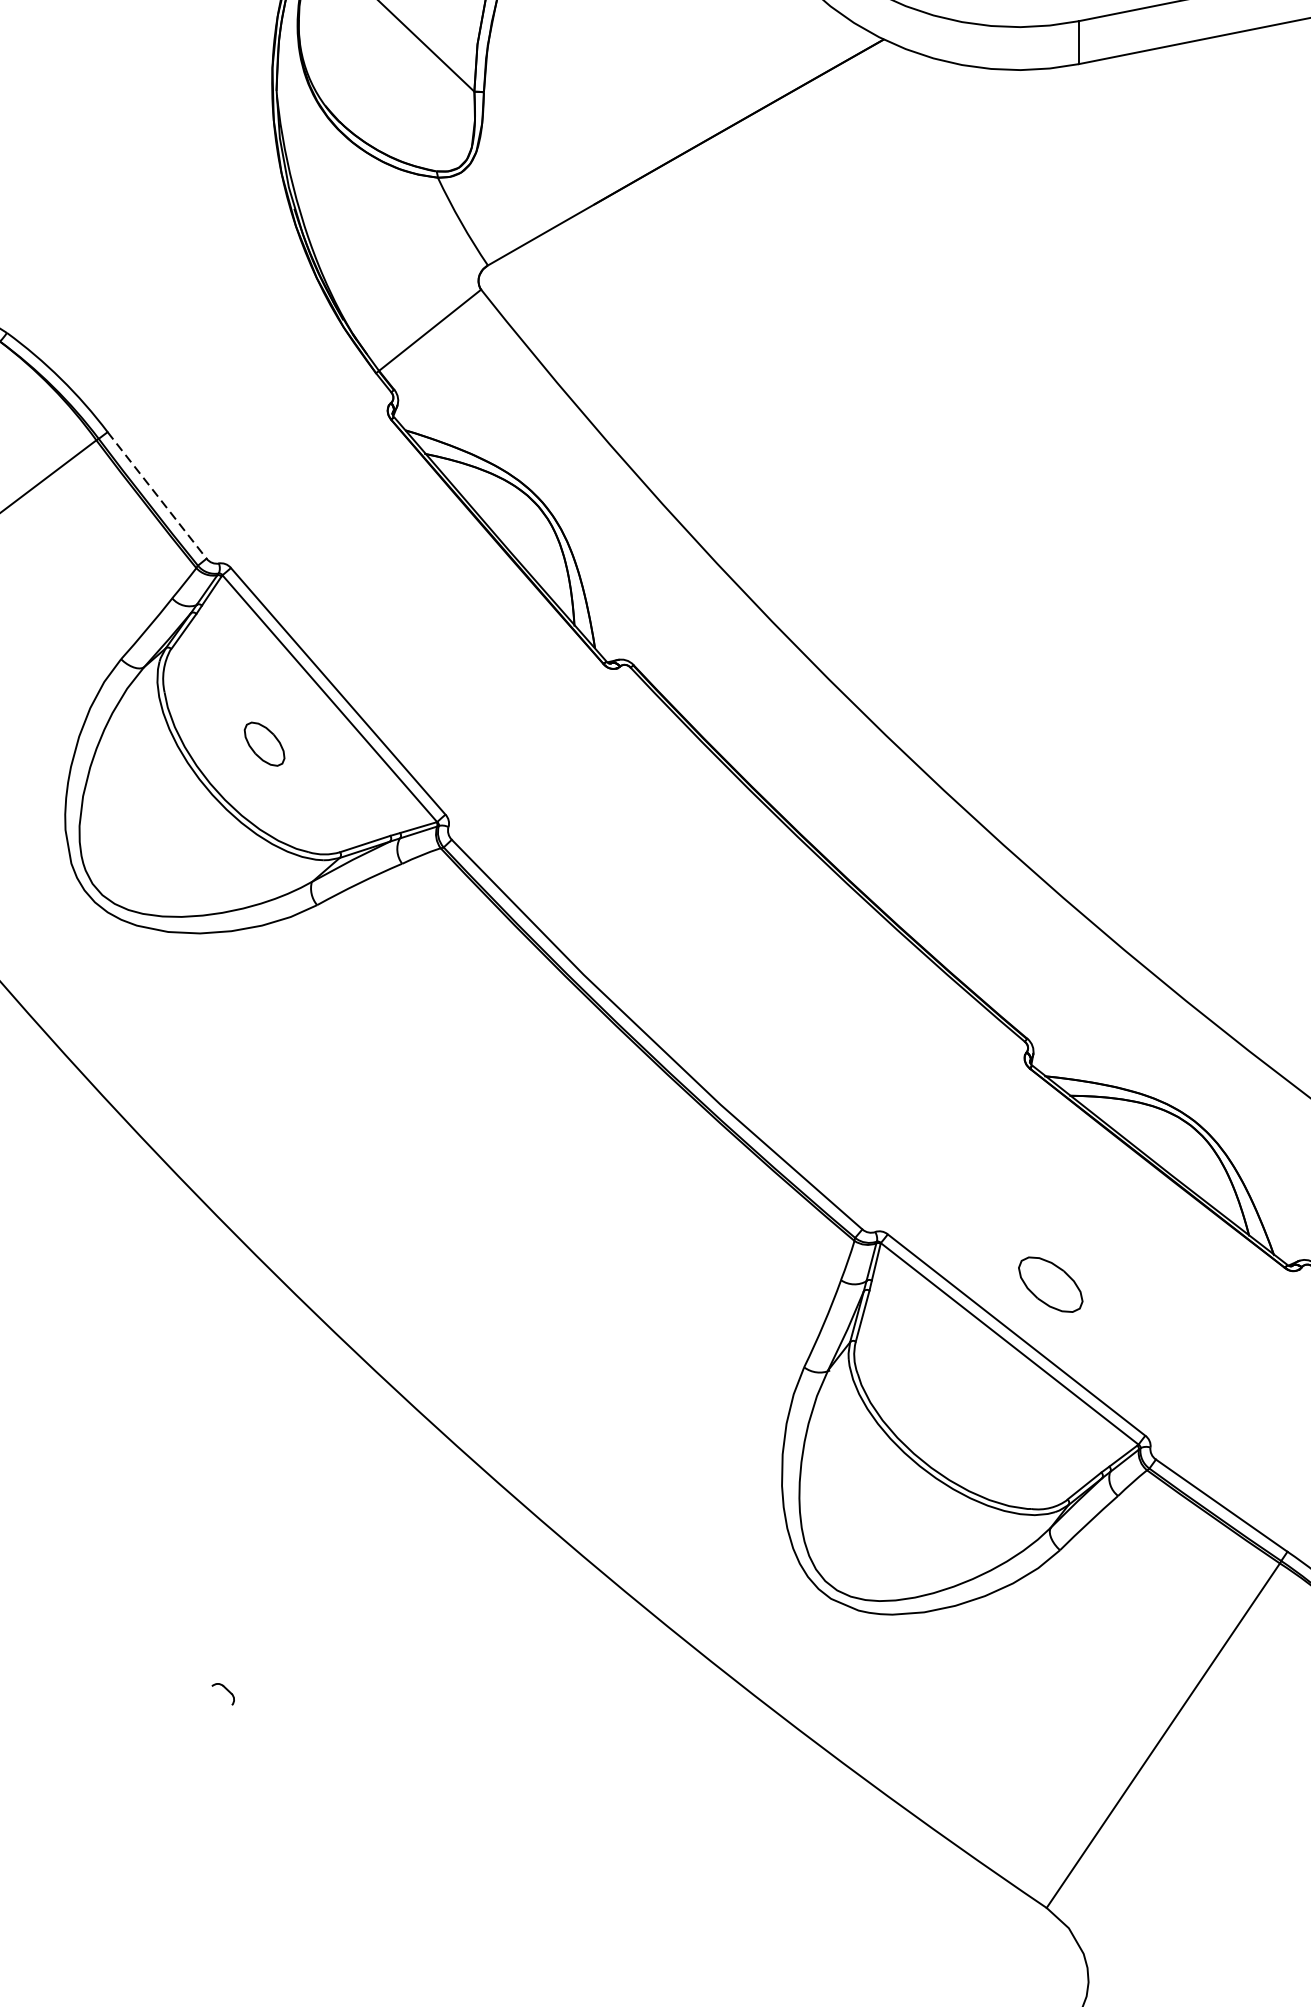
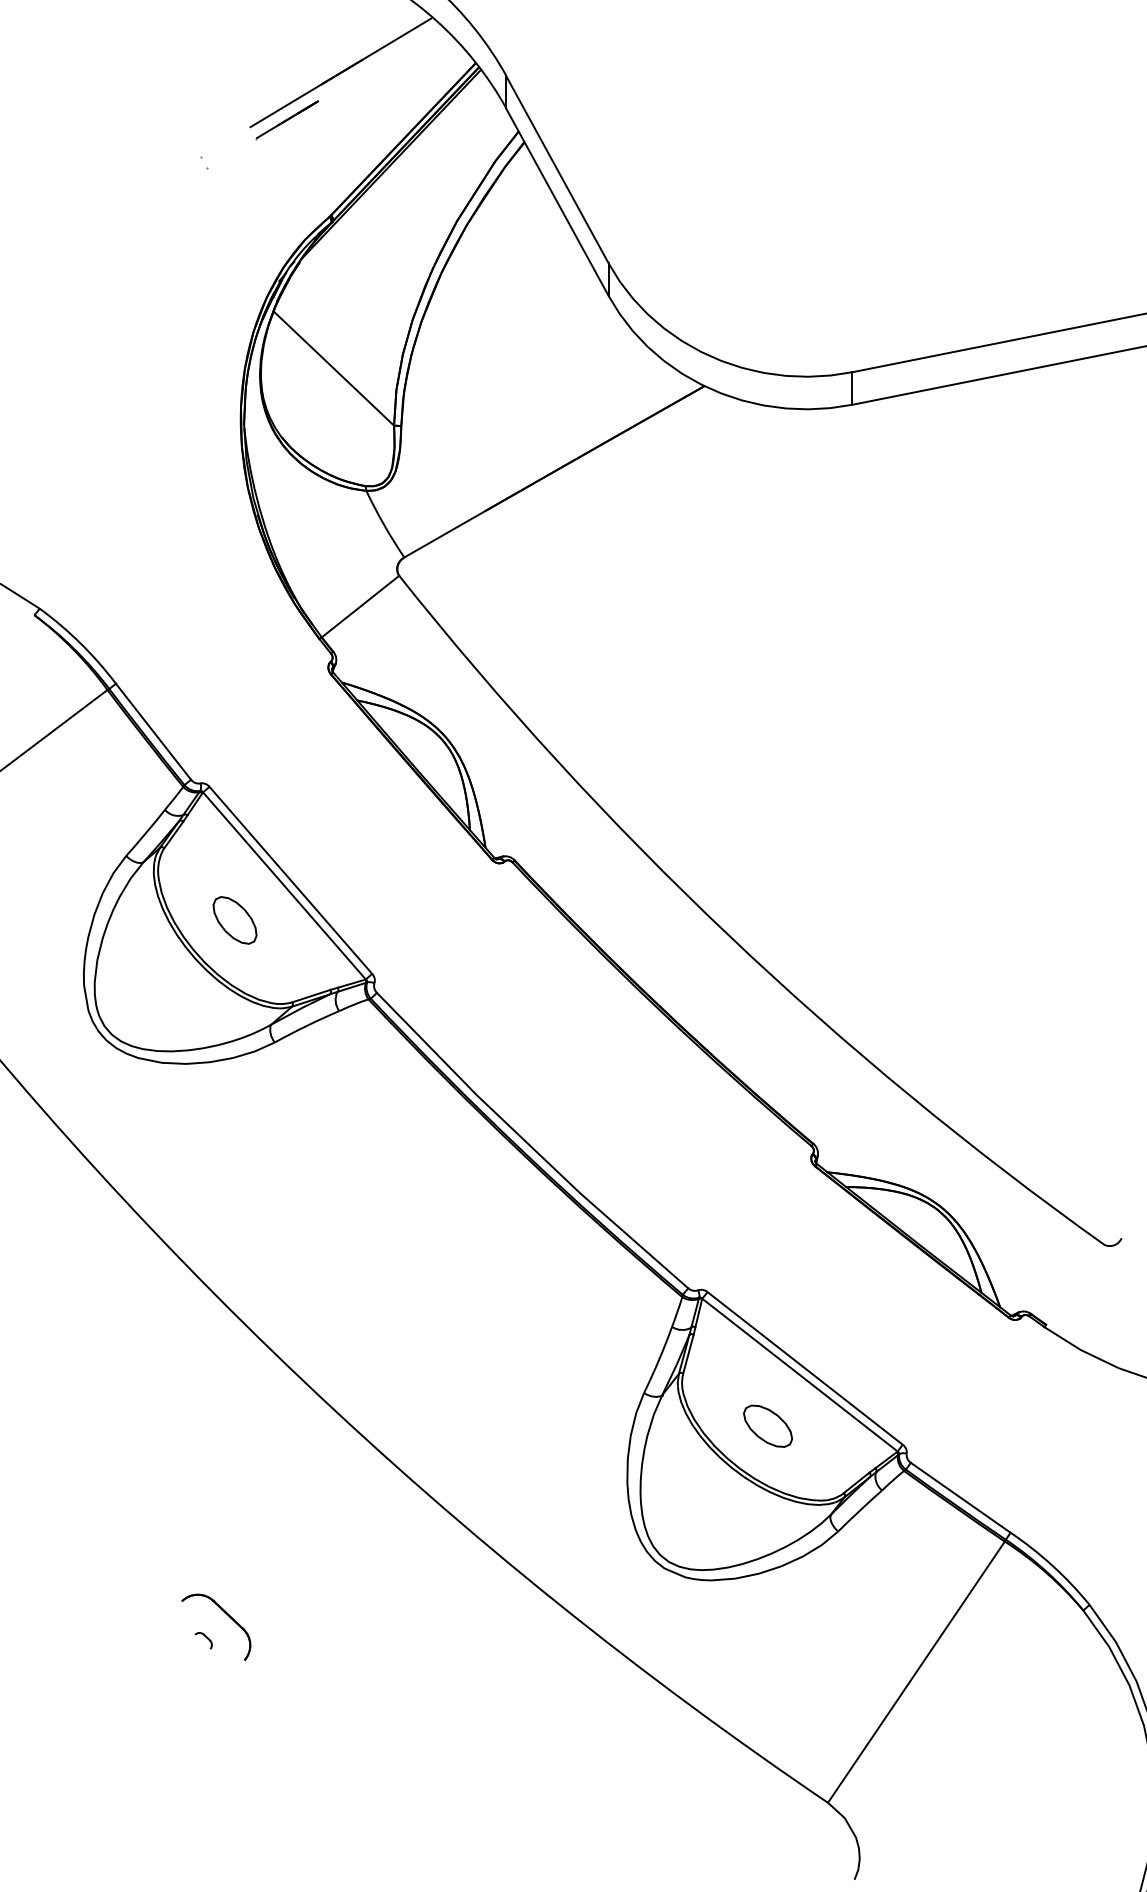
line: (157, 495) -> (153, 731), dashed -> solid
part: (263, 744) -> (234, 920), size x1.43
part: (1051, 1283) -> (768, 1425), moved
part: (254, 1660) -> (227, 1615), added

